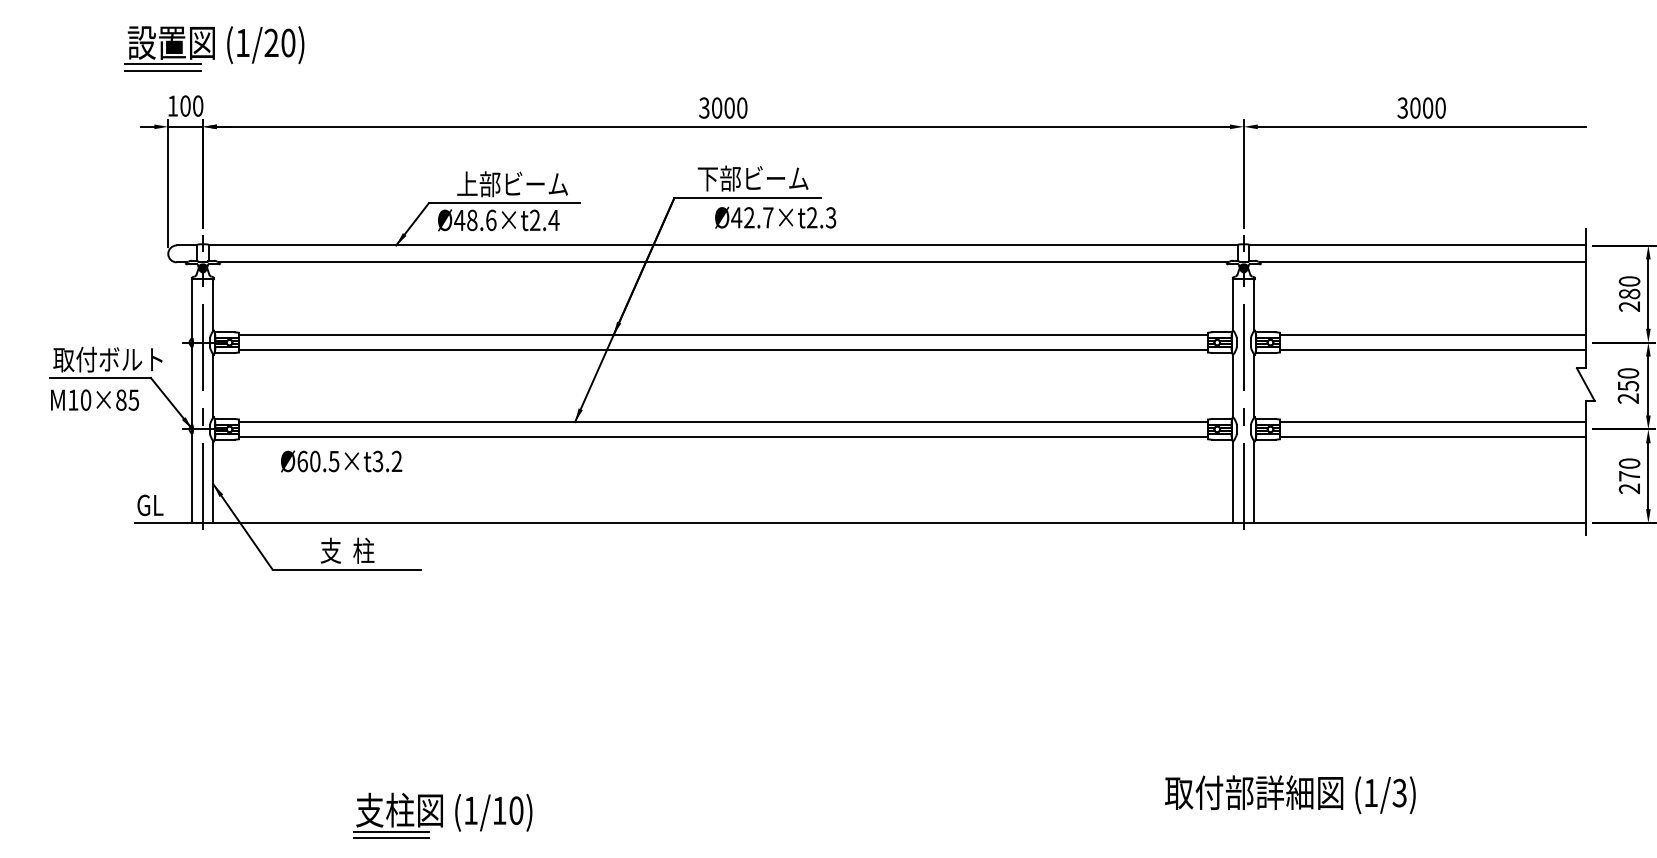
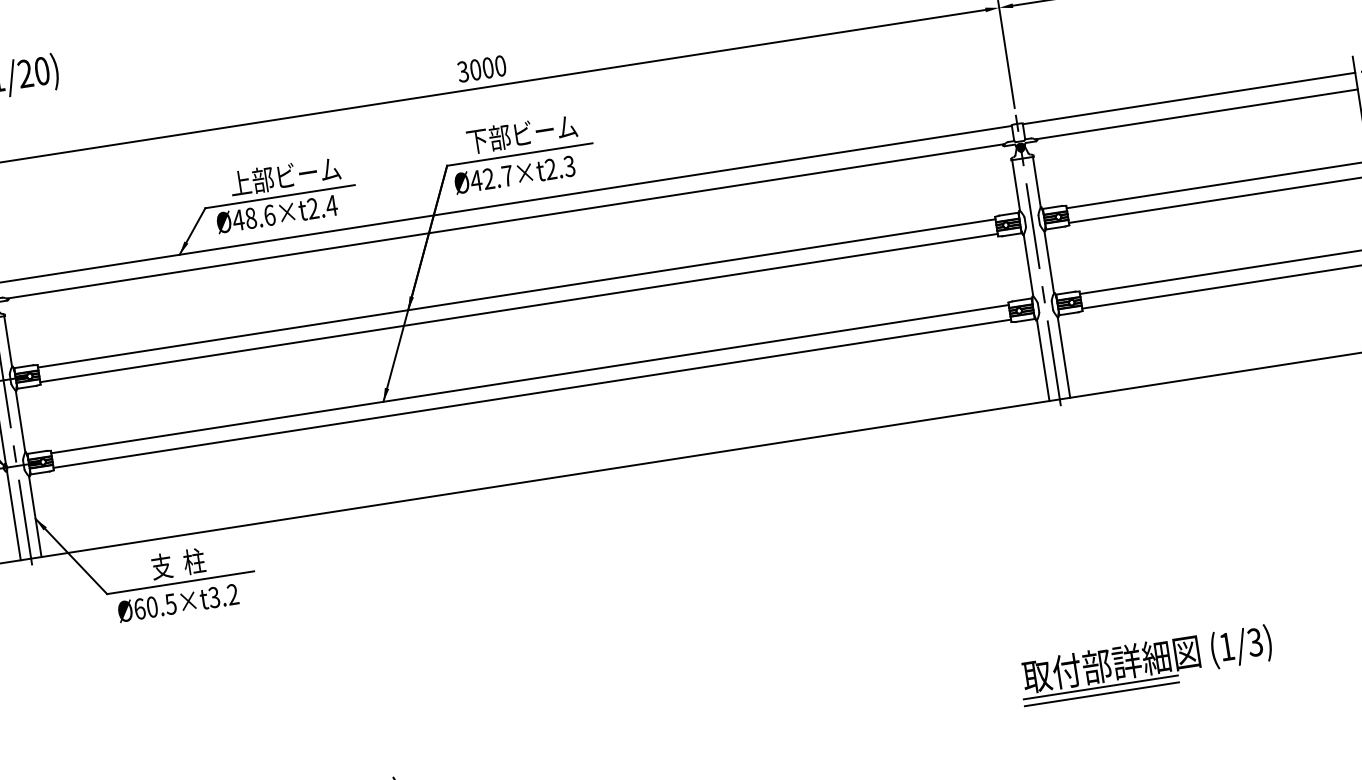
text: (775, 217) -> (514, 174), moved
text: (341, 461) -> (178, 603), moved
line: (1240, 813) -> (1100, 686), added
line: (1240, 820) -> (1101, 693), added

